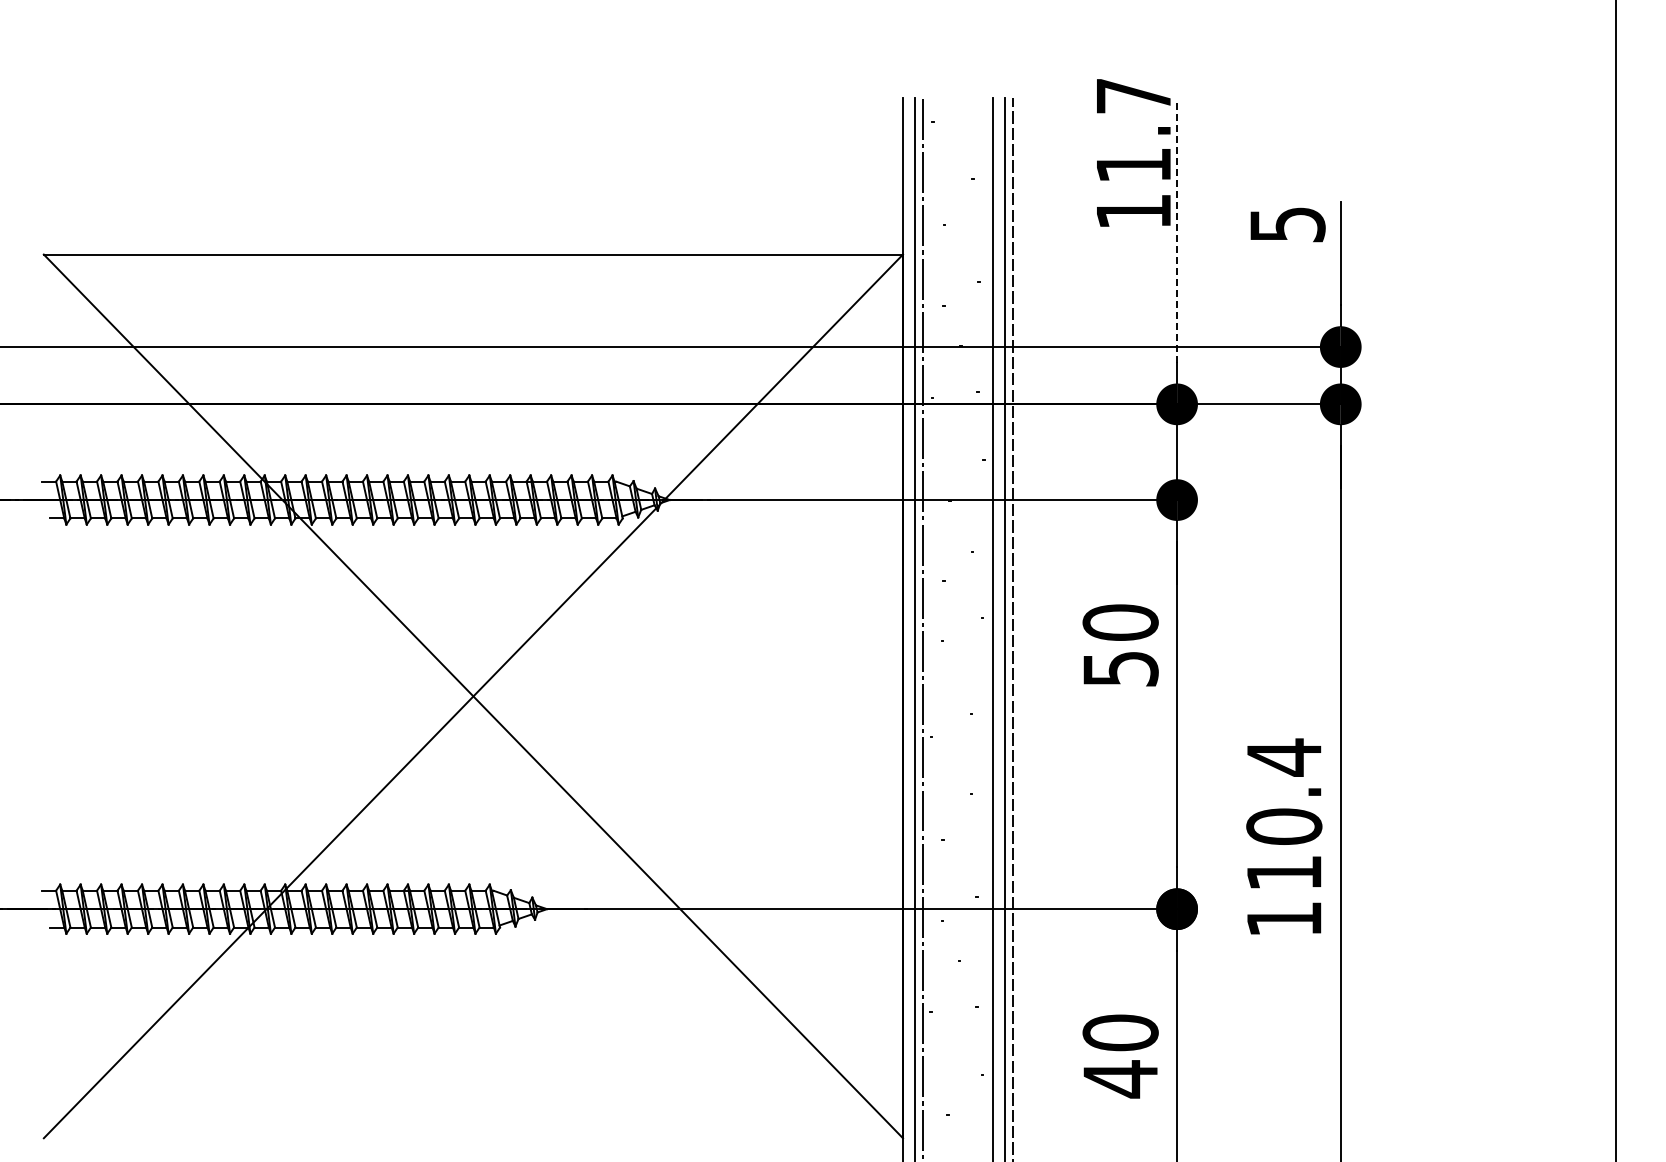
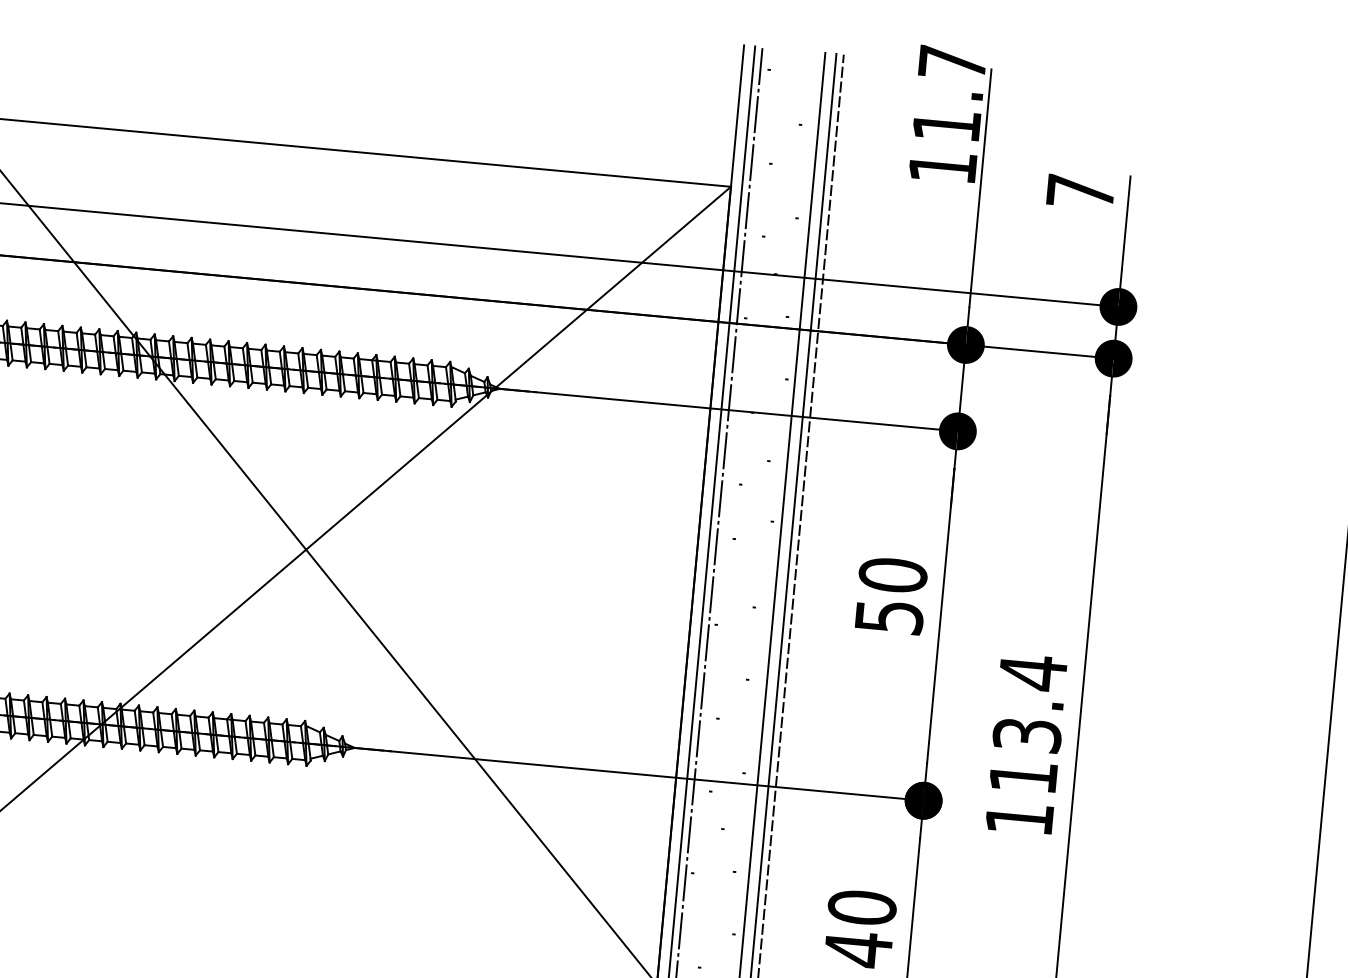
text: (1287, 224) -> (1080, 191), 5 -> 7
line: (1177, 230) -> (980, 188), dashed -> solid
text: (1120, 645) -> (891, 595), moved
text: (1284, 826) -> (1027, 735), 110.4 -> 113.4

